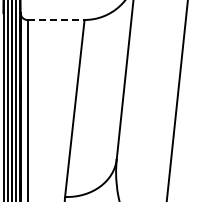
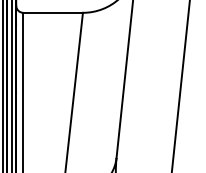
line: (56, 19) -> (53, 12), dashed -> solid

